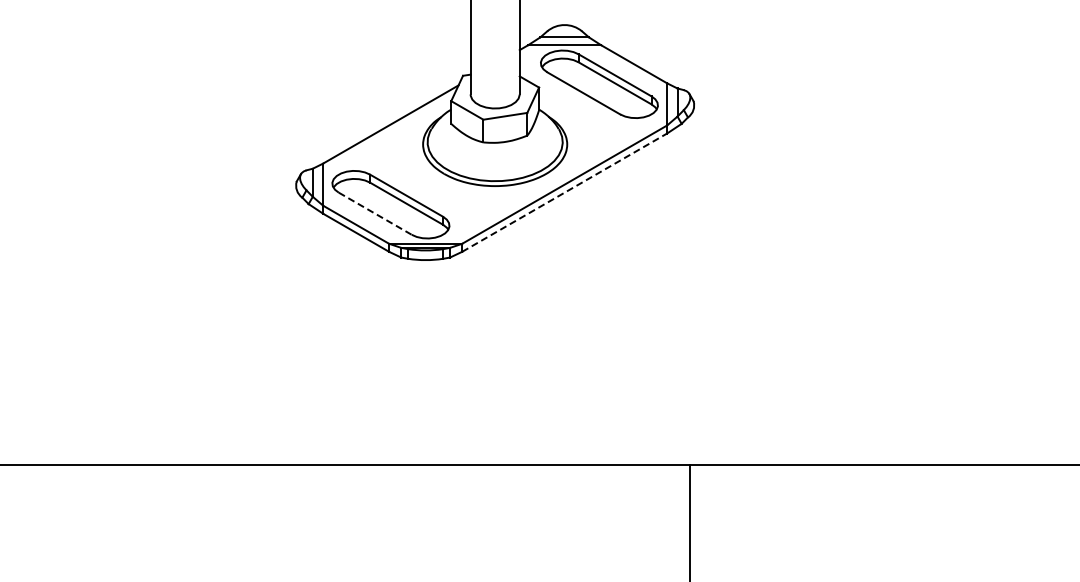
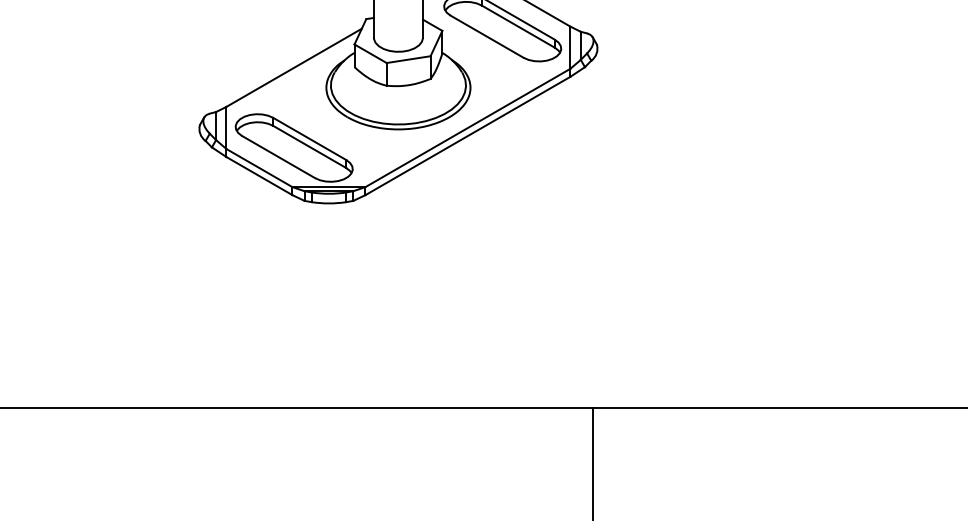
line: (565, 192) -> (468, 135), dashed -> solid
line: (375, 213) -> (278, 156), dashed -> solid

